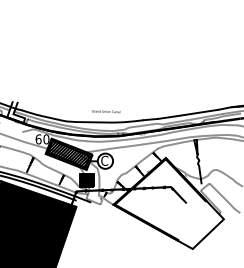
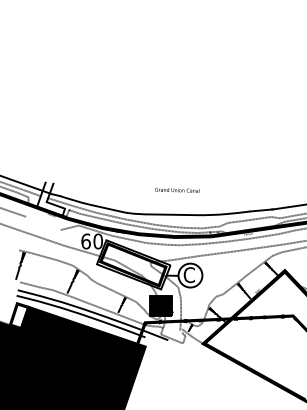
text: (106, 111) -> (178, 190), moved
hatch: (69, 154) -> (134, 265), removed

